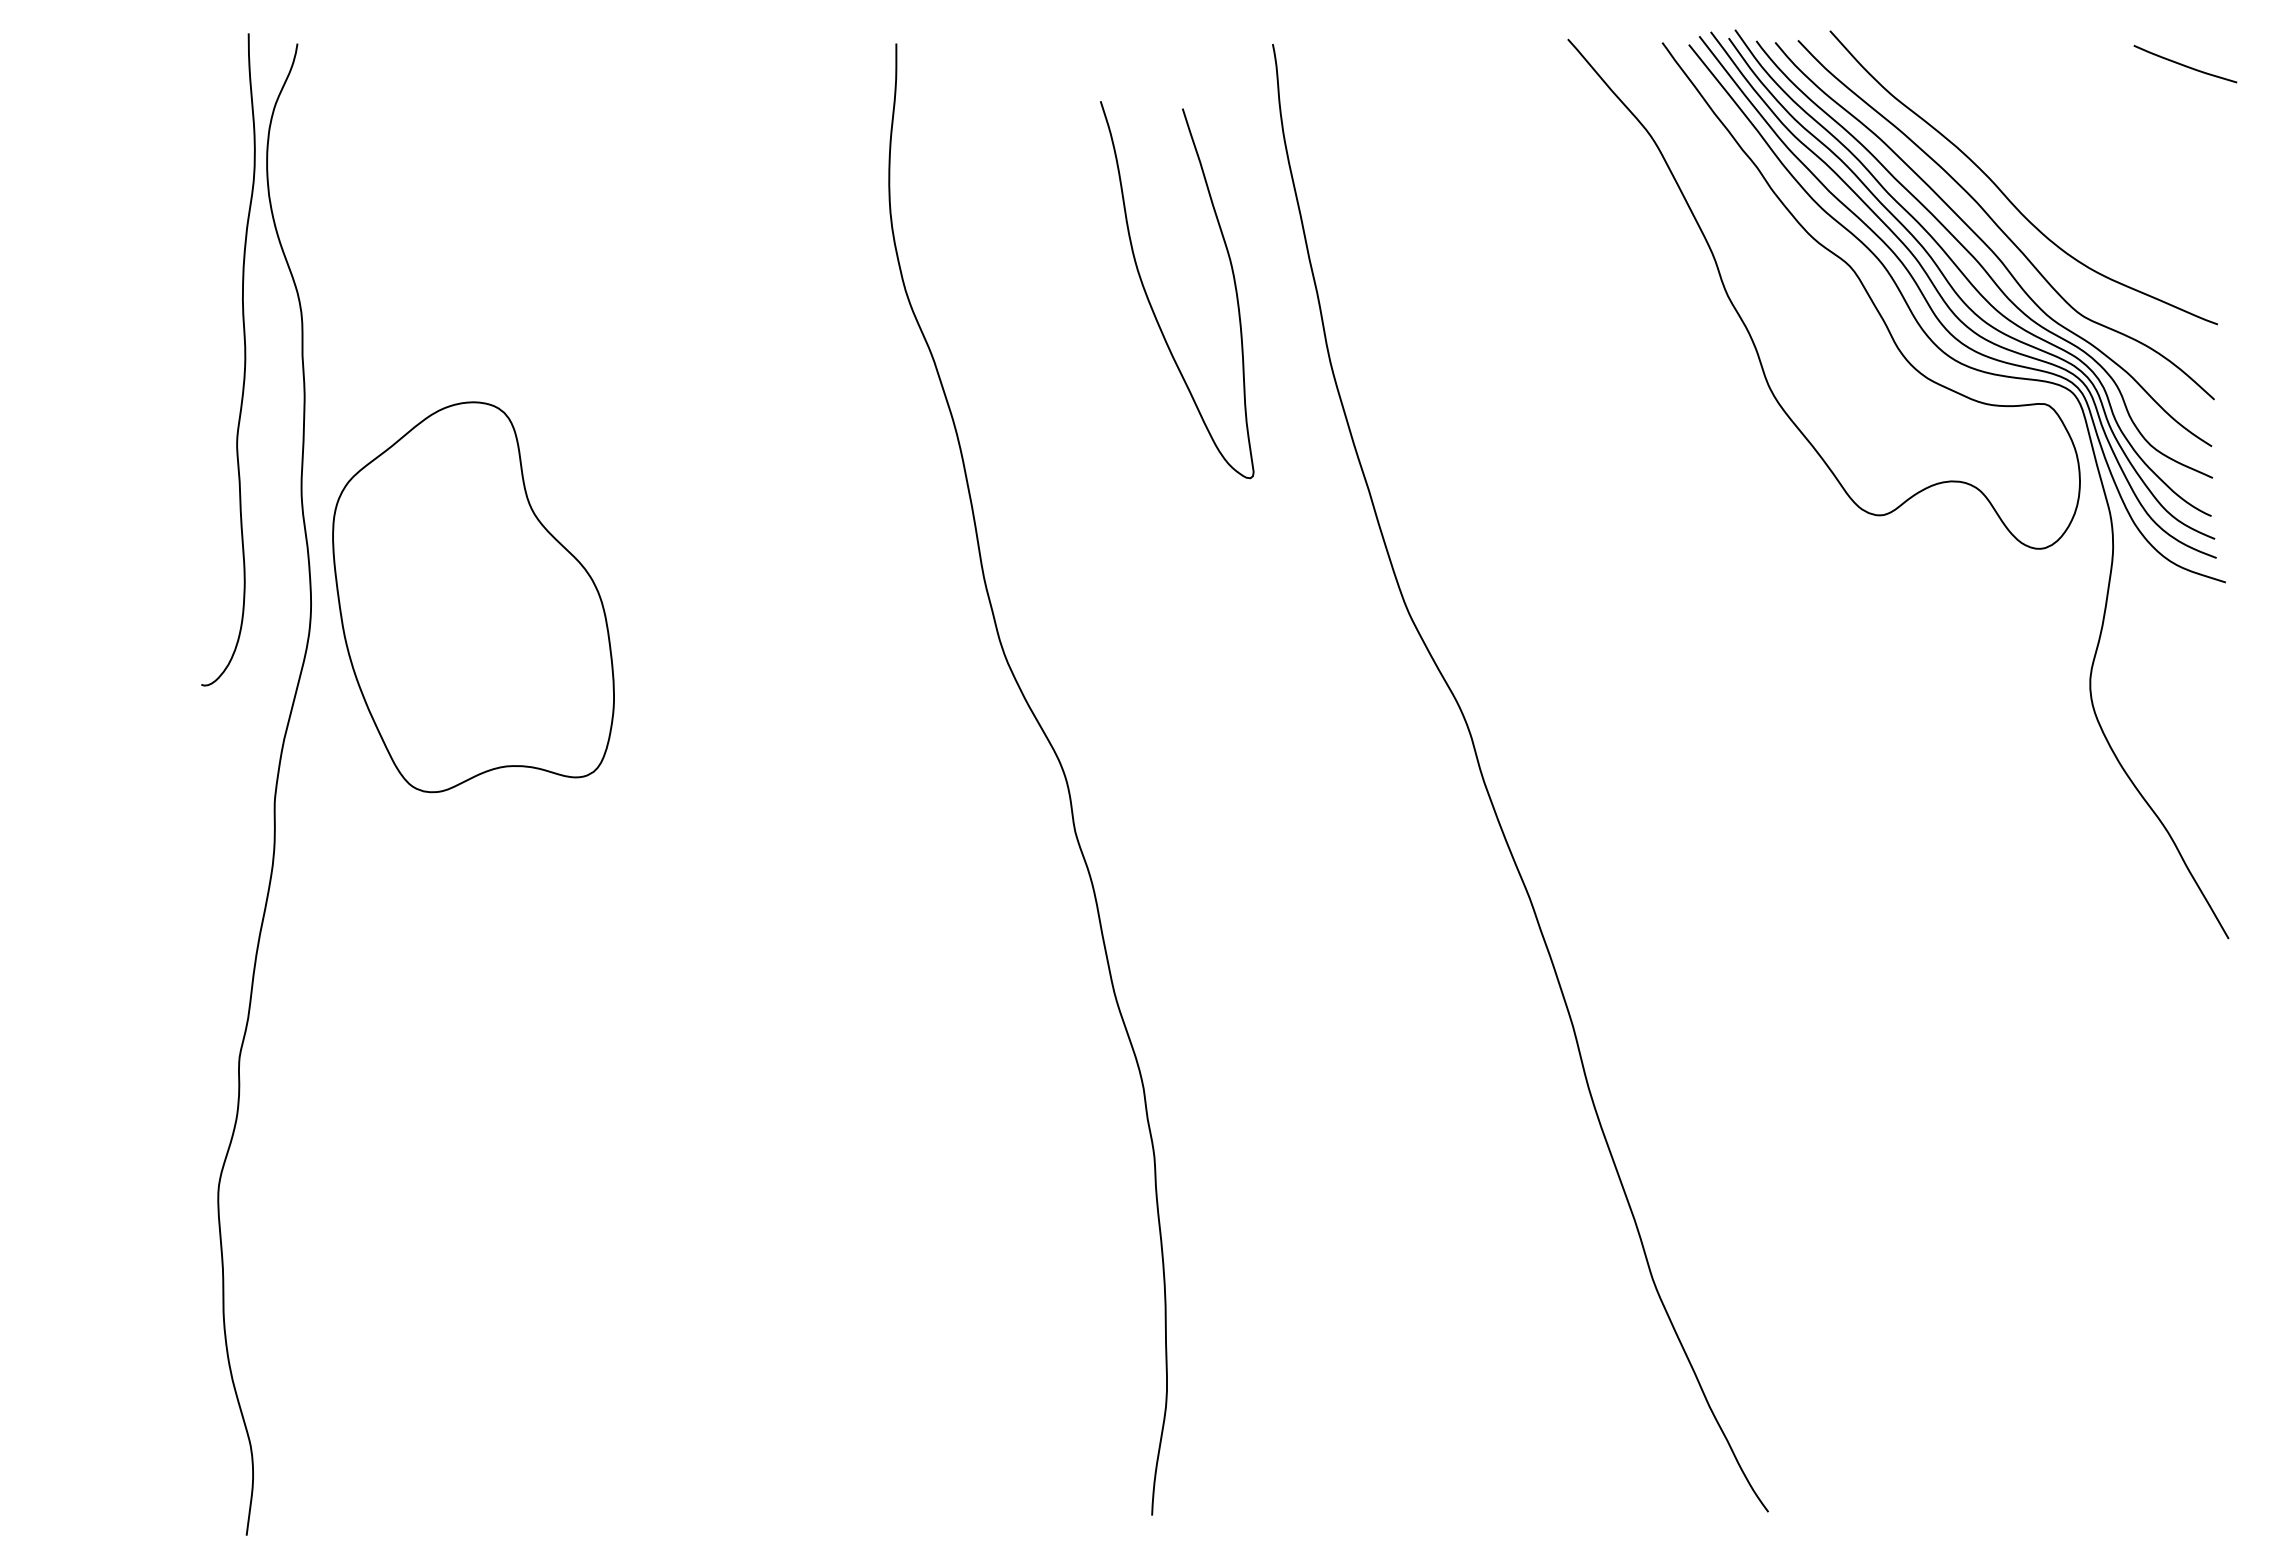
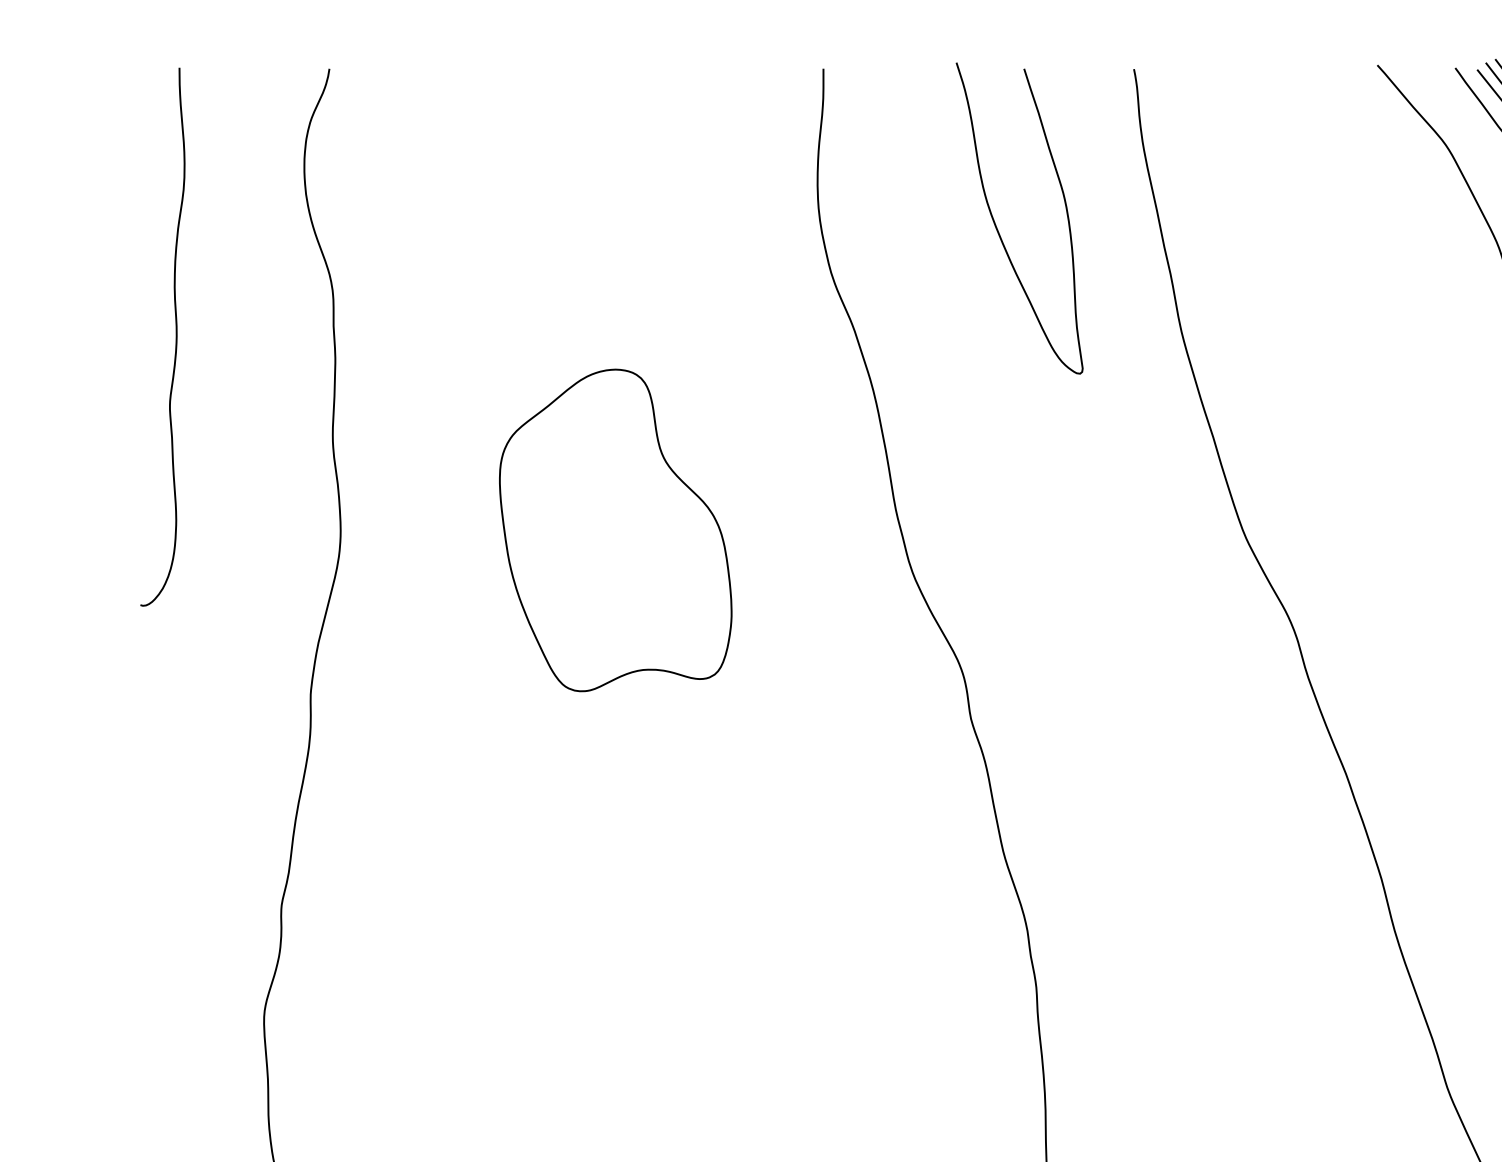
curve: (1149, 299) -> (996, 226), moved
curve: (244, 359) -> (176, 336), moved
part: (473, 597) -> (615, 530), moved

